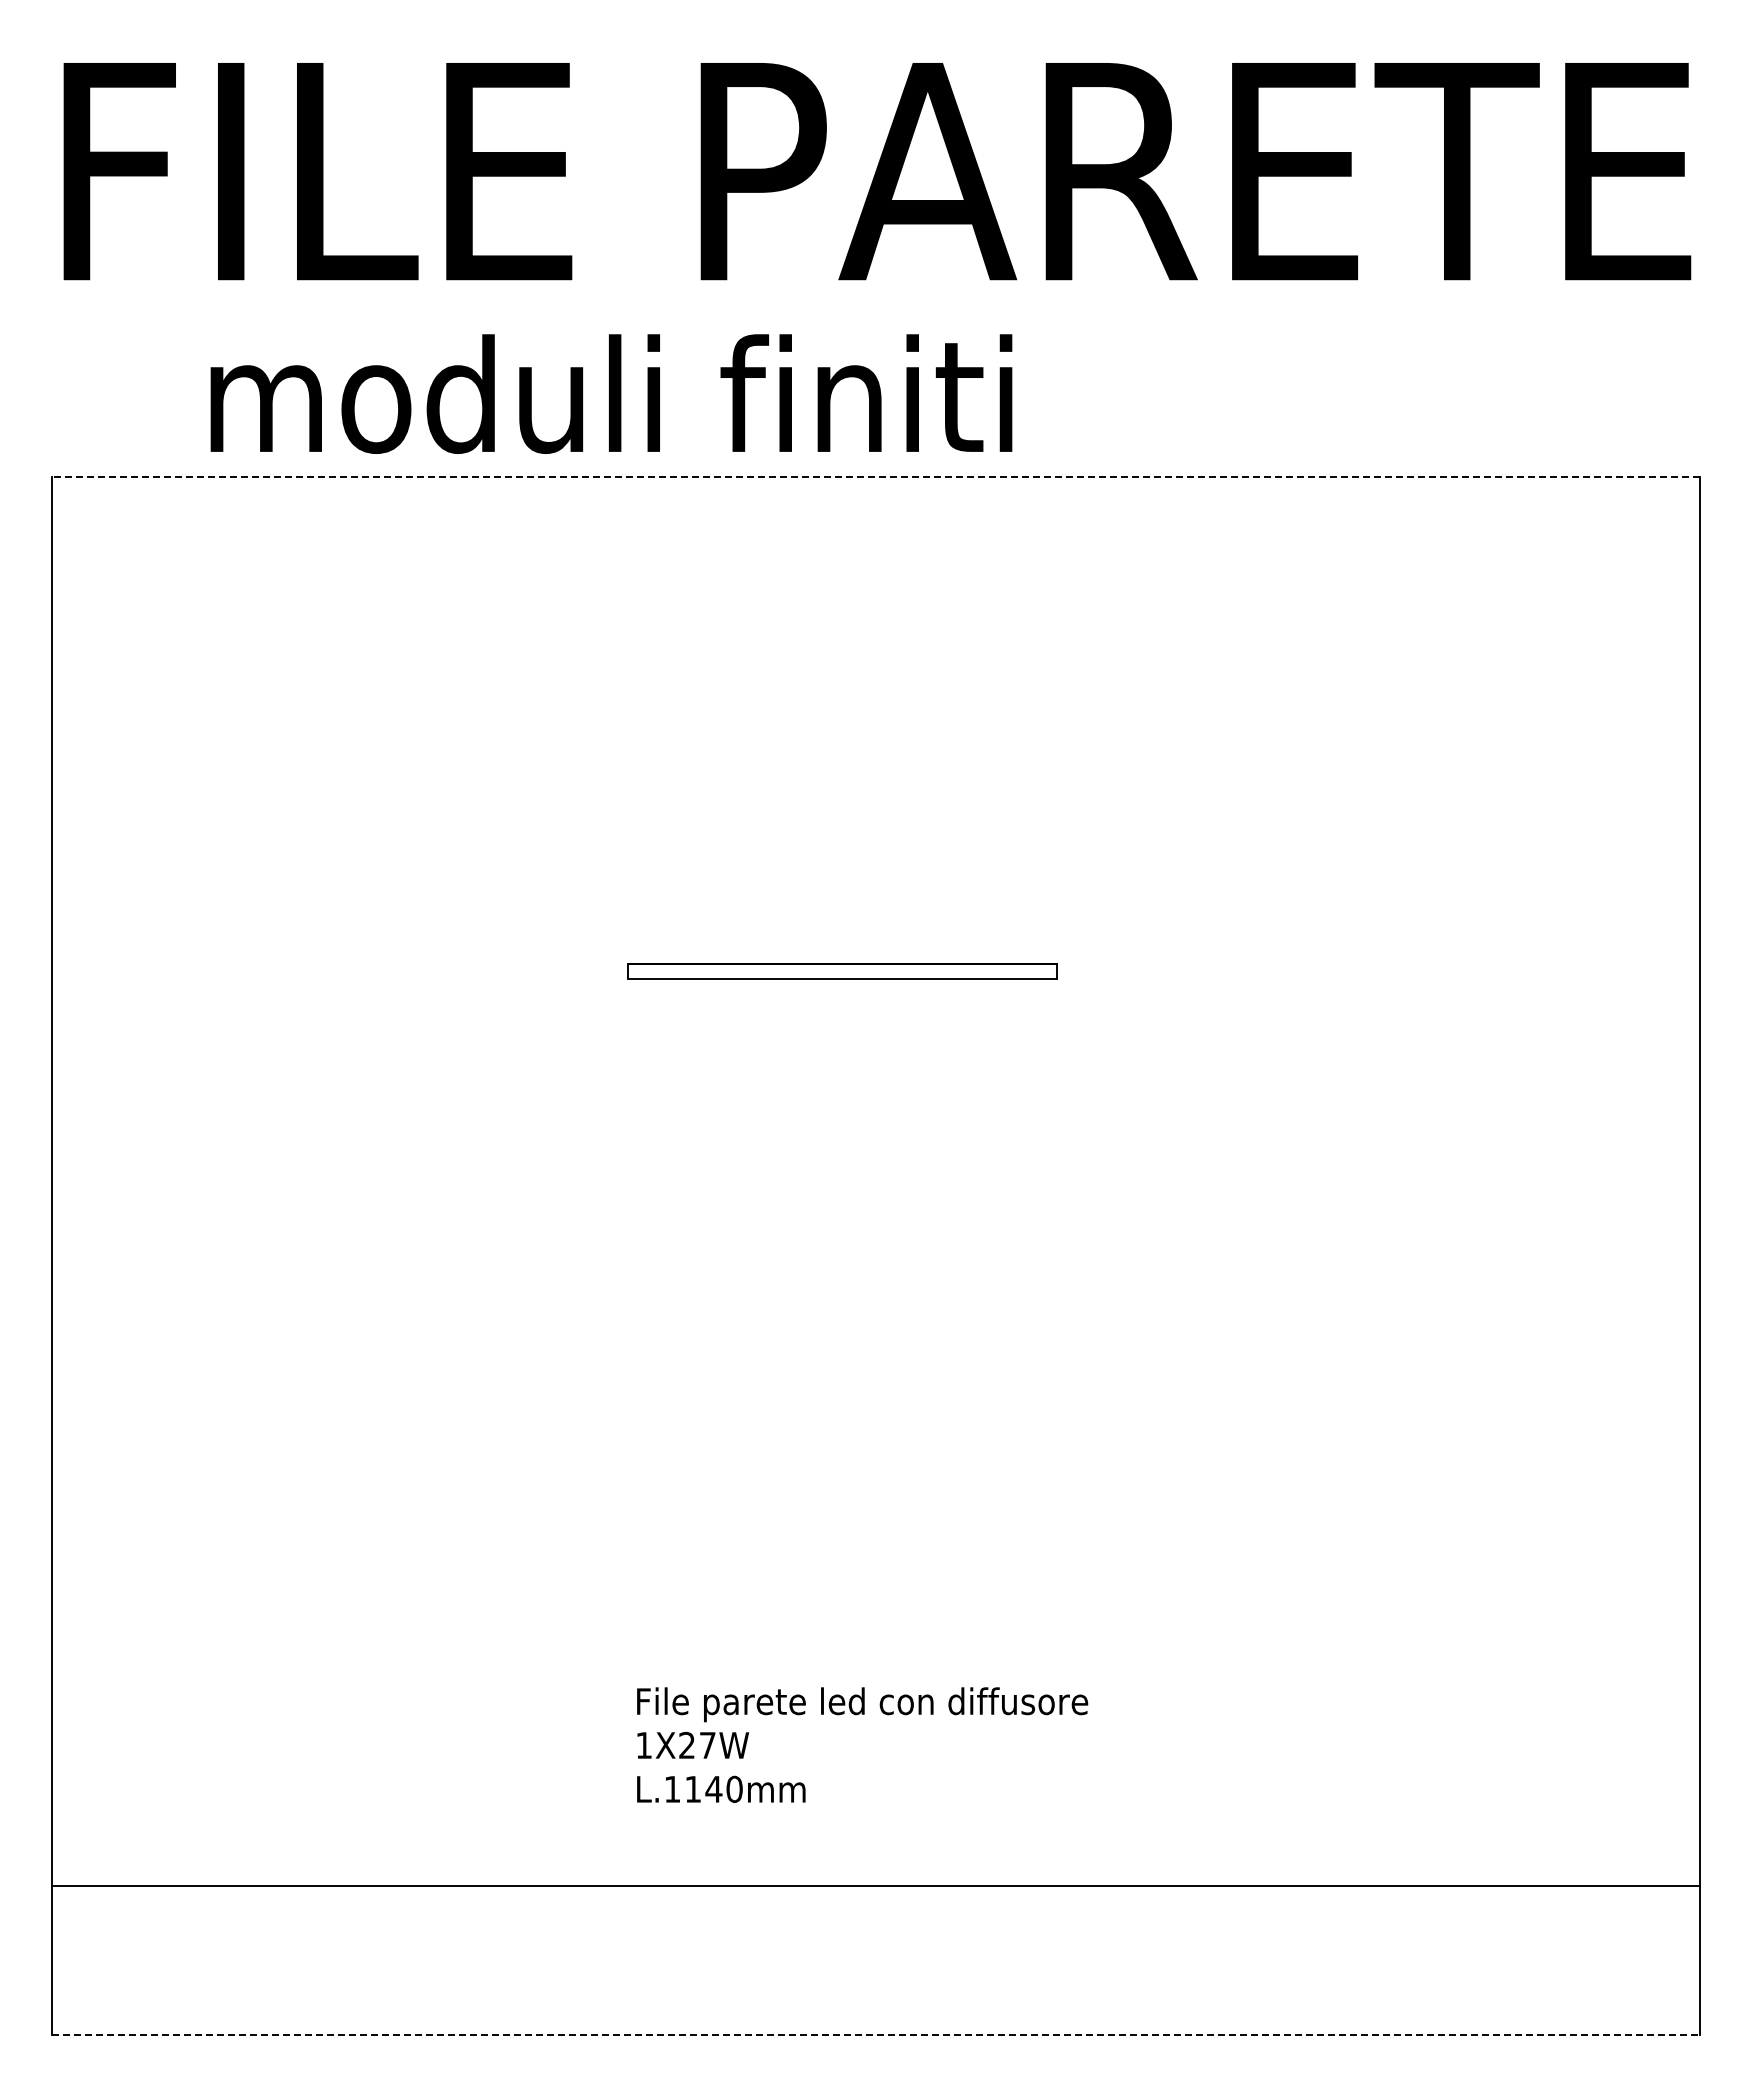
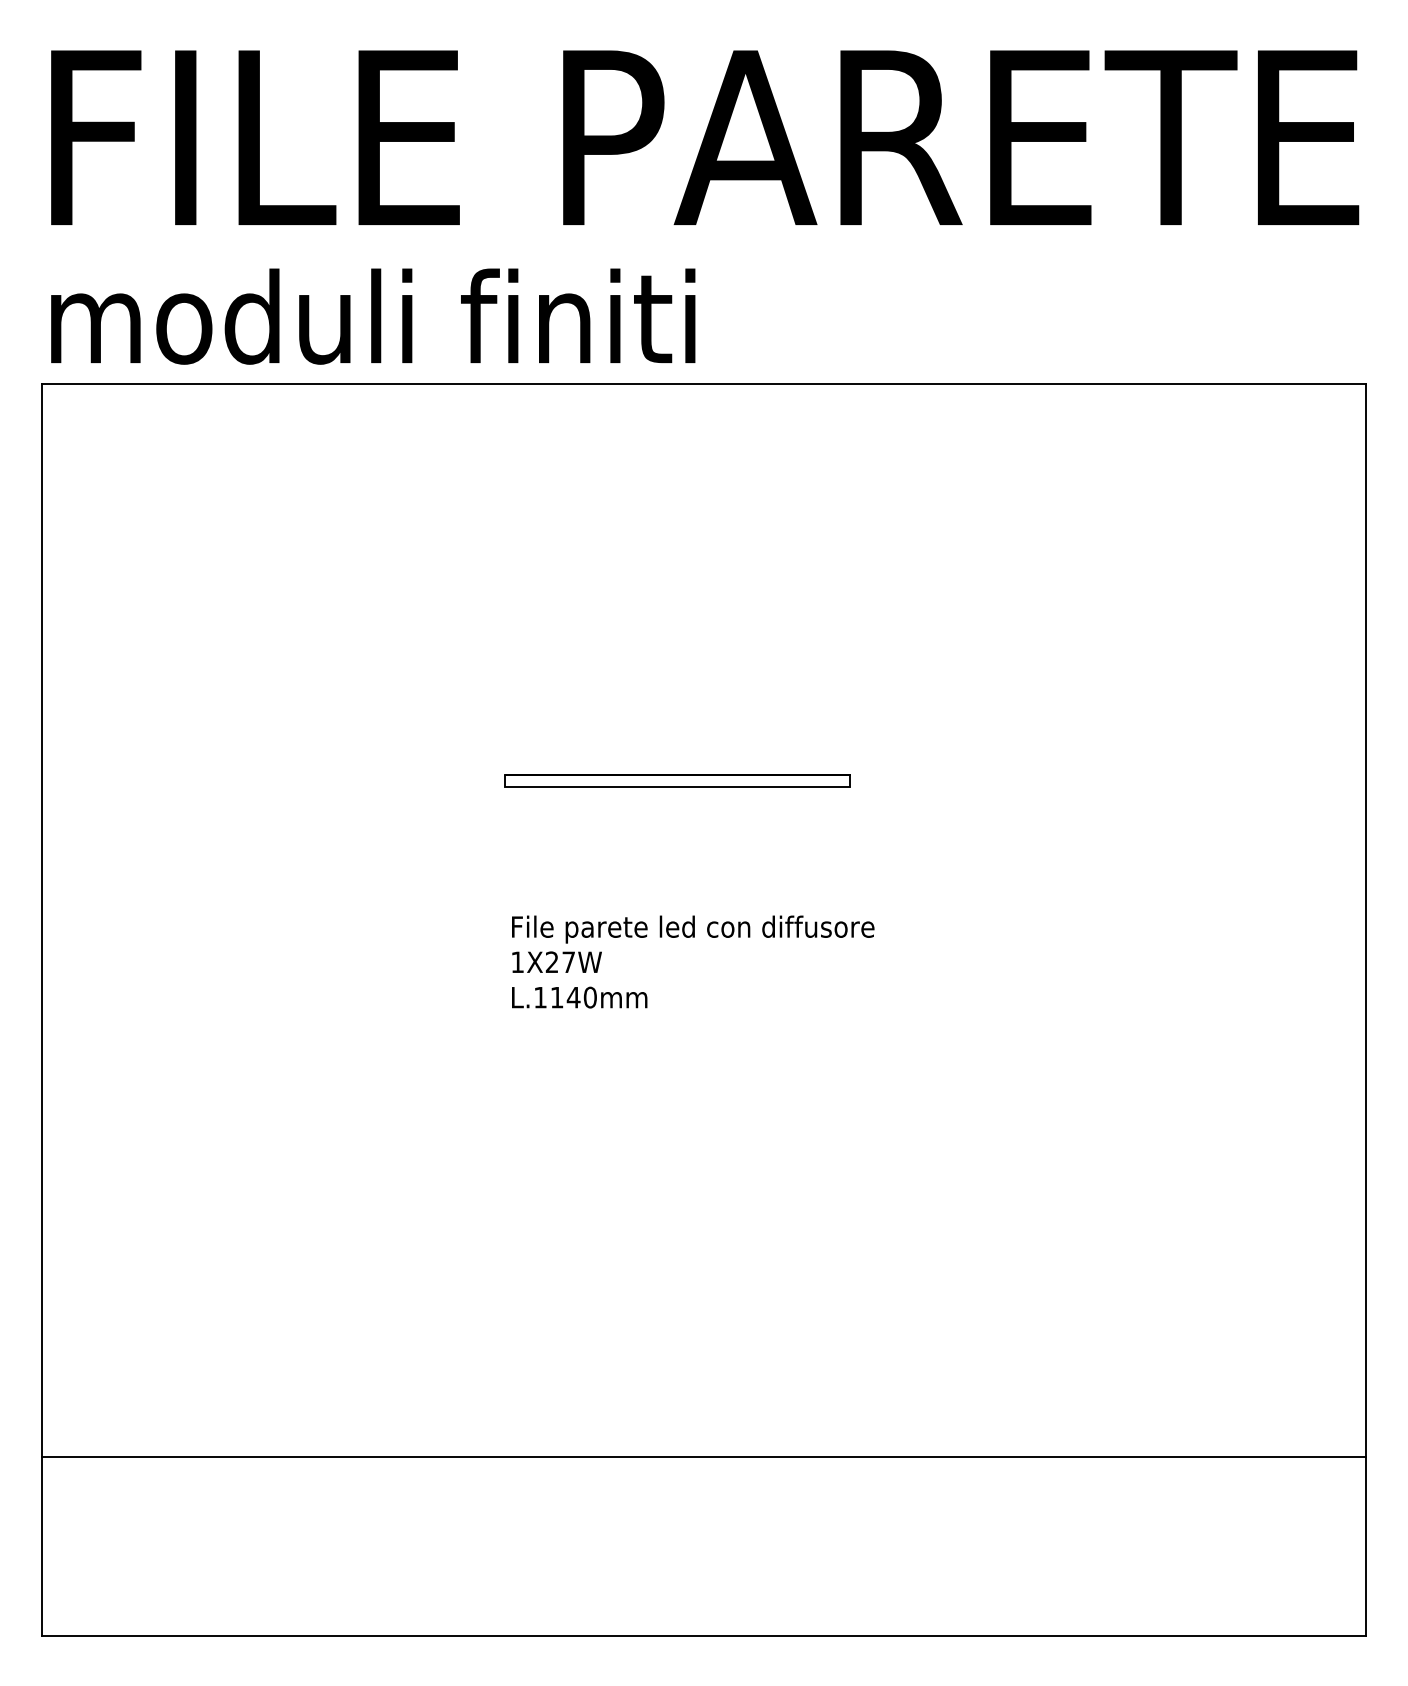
text: (611, 393) -> (373, 316), moved
line: (875, 477) -> (703, 383), dashed -> solid
text: (862, 1744) -> (693, 961), moved
line: (875, 1886) -> (703, 1456), moved
line: (875, 2035) -> (703, 1635), dashed -> solid

